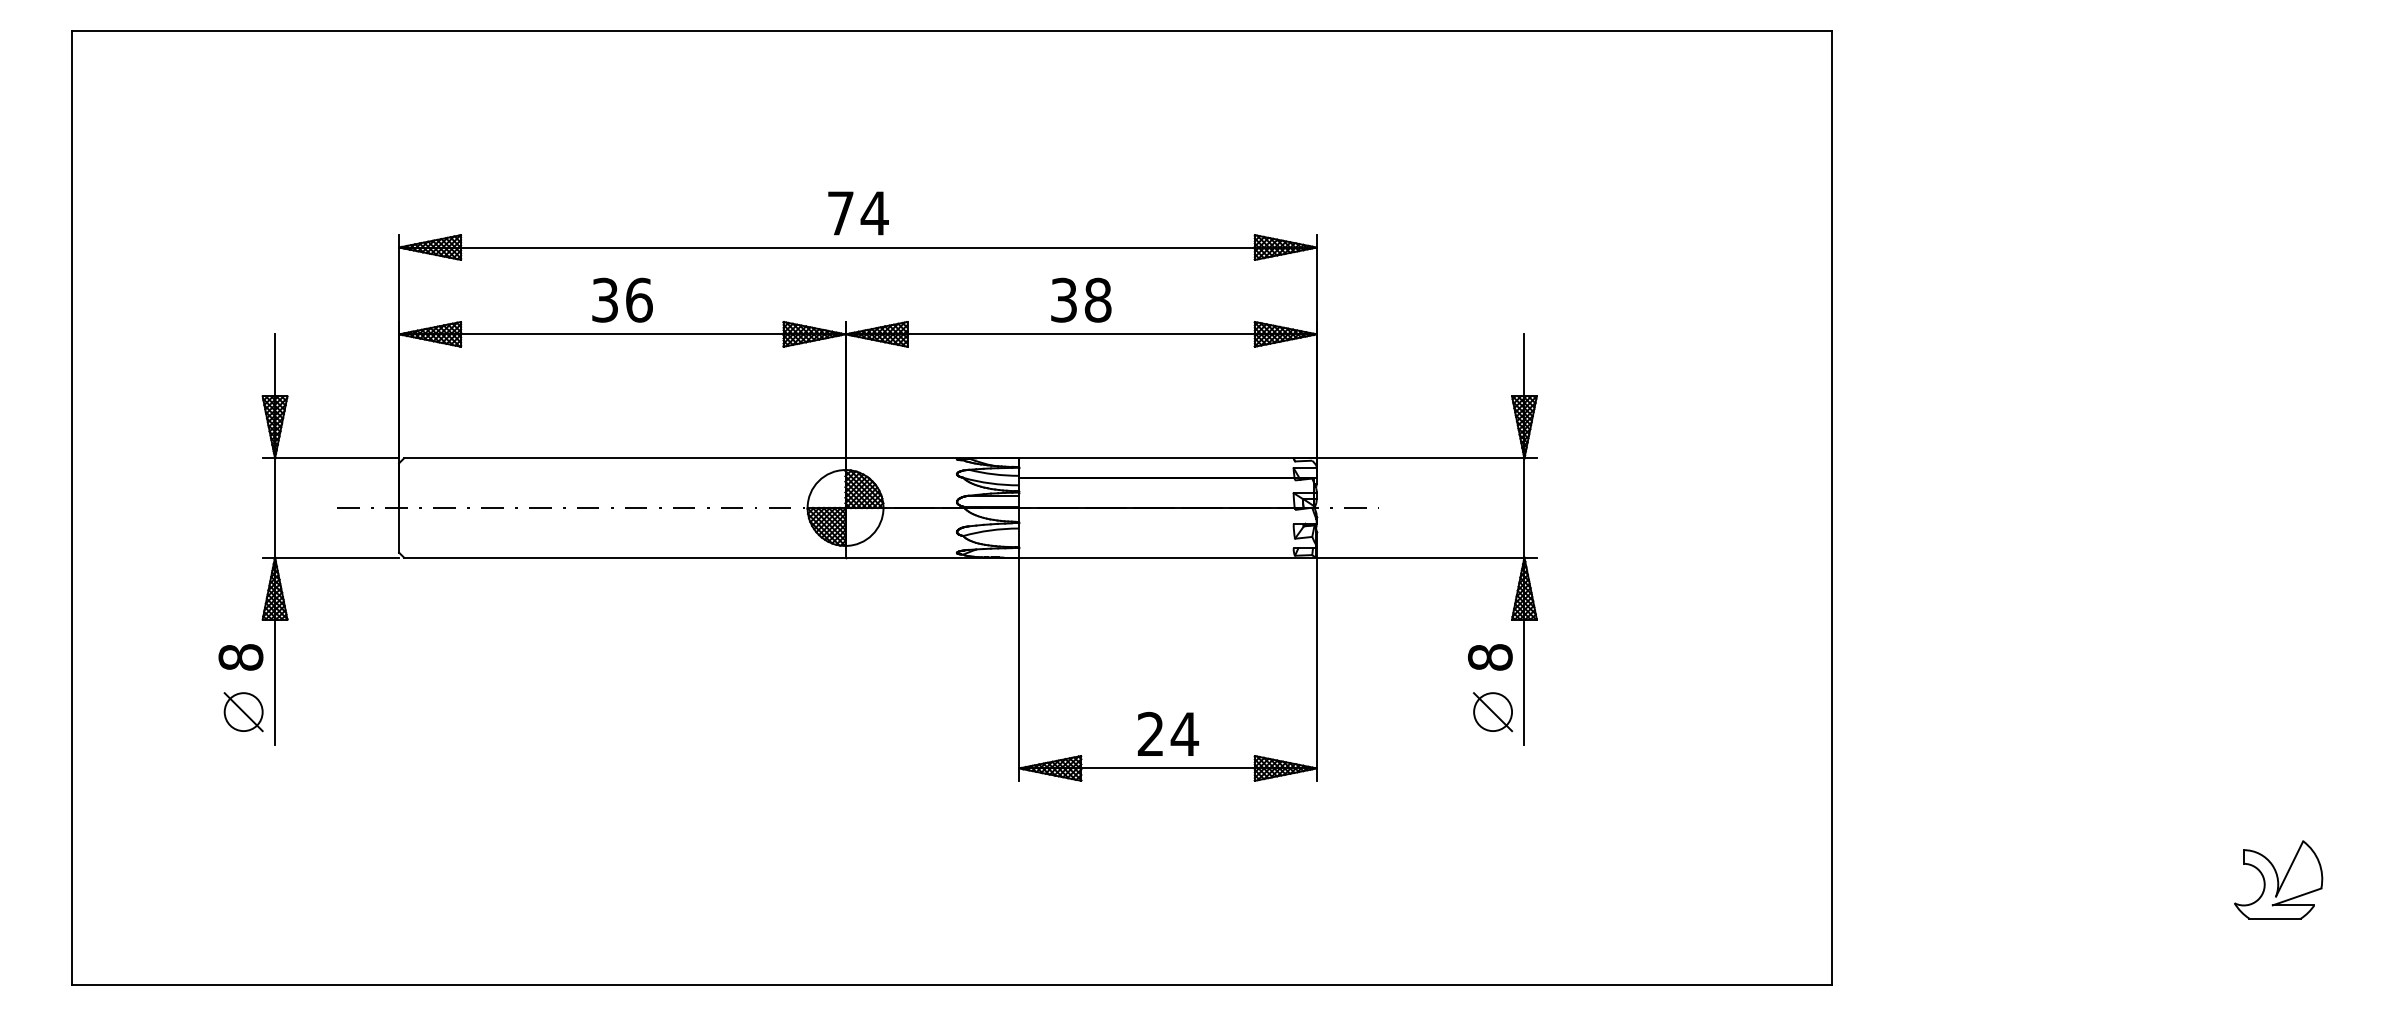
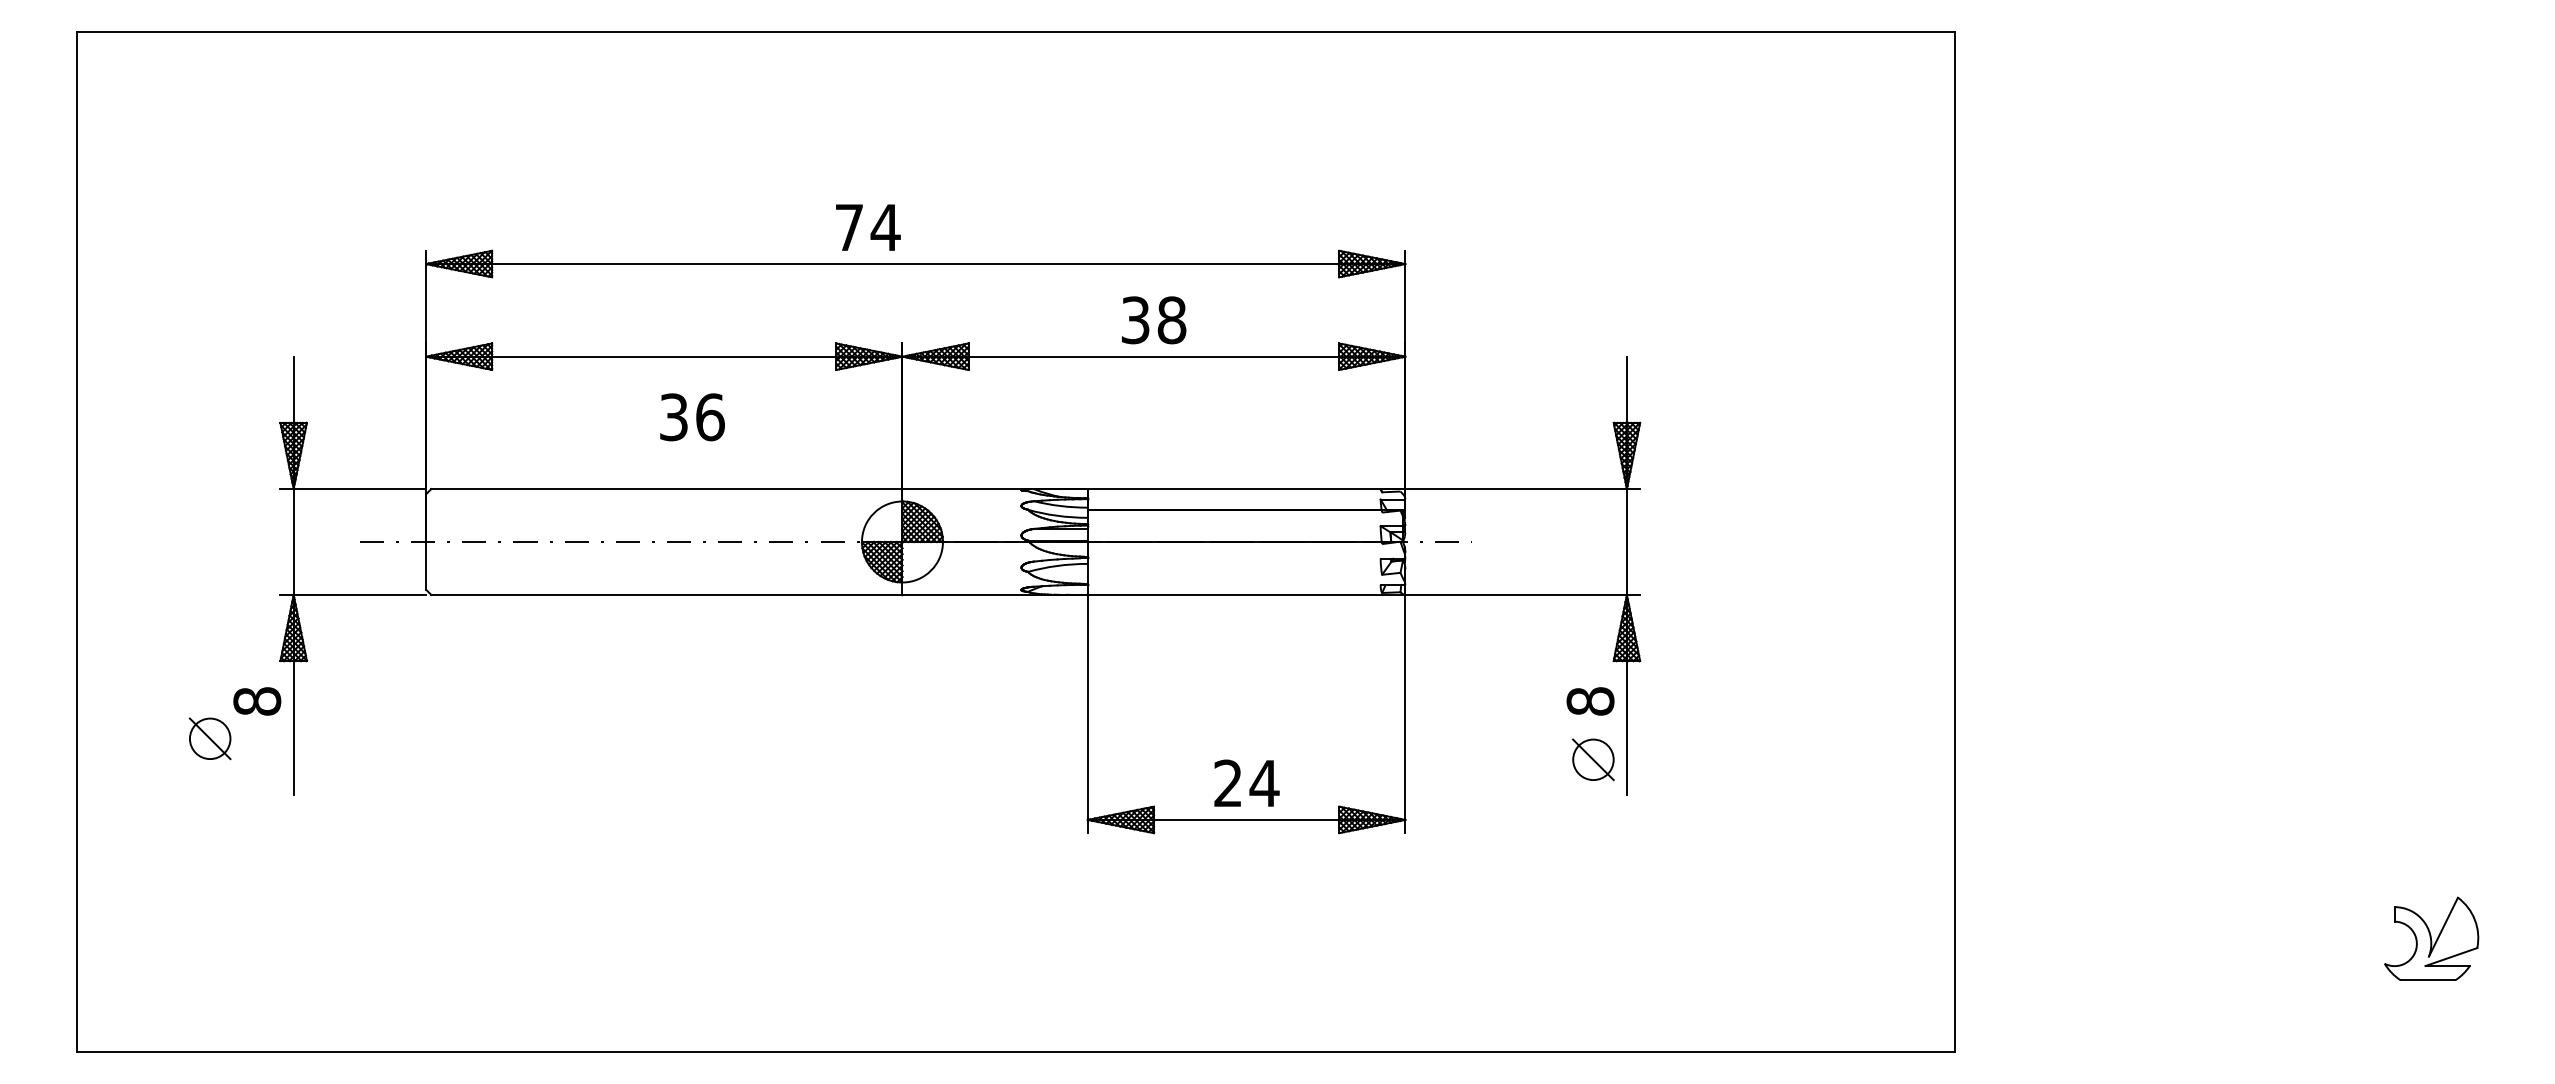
text: (858, 213) -> (868, 227), moved
text: (622, 300) -> (692, 417), moved
part: (243, 711) -> (209, 738), moved

